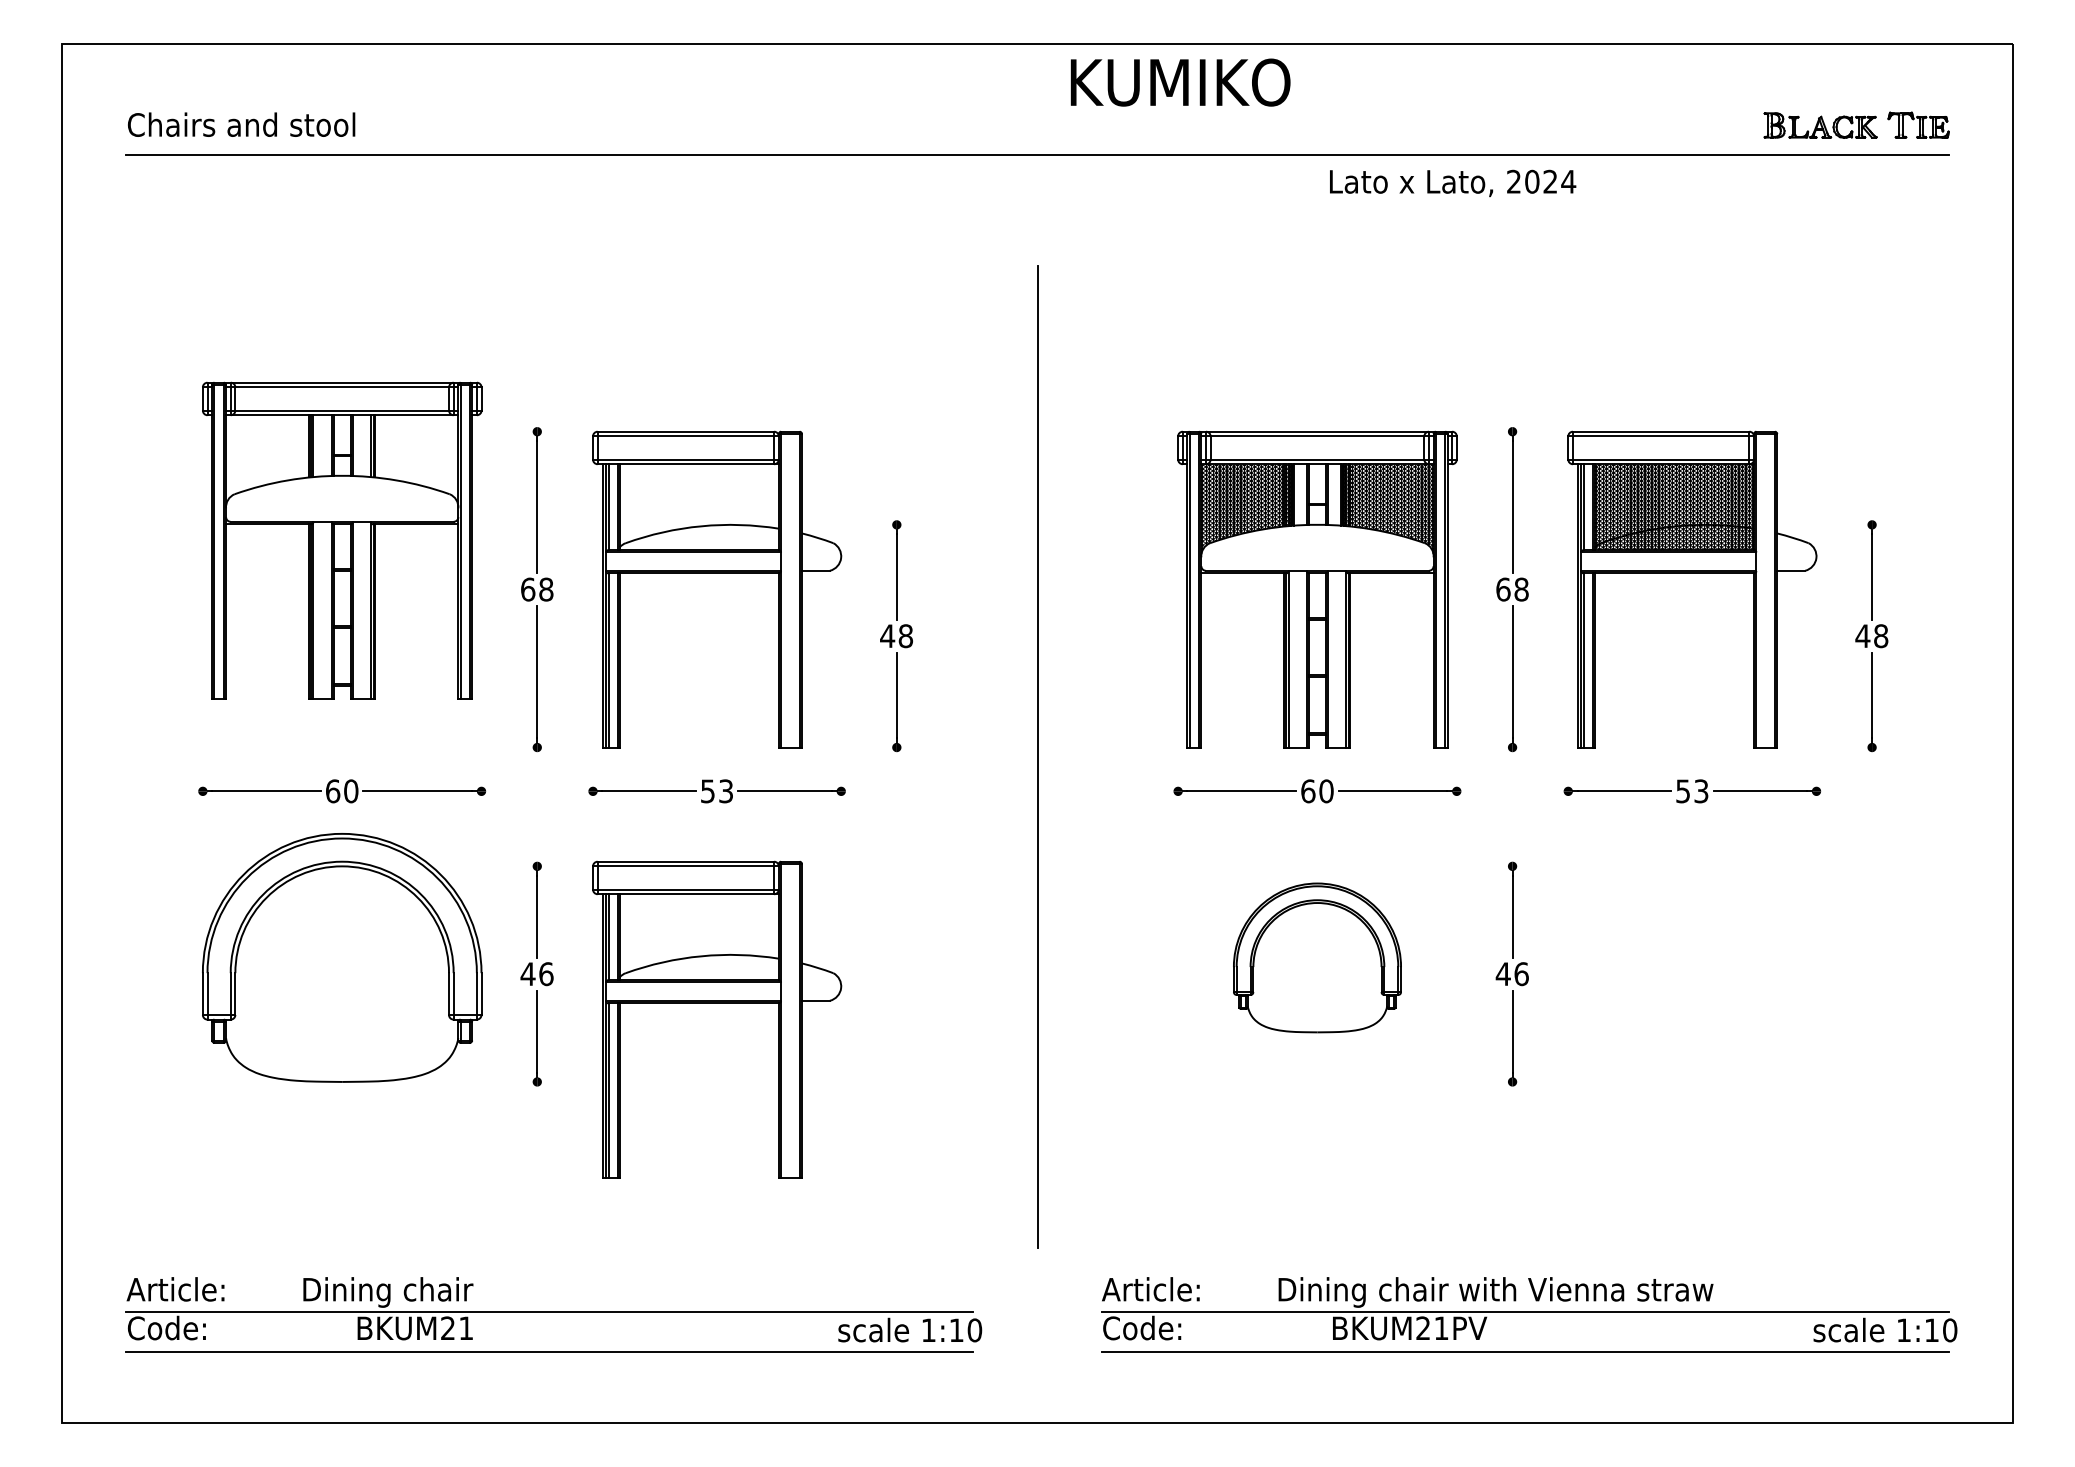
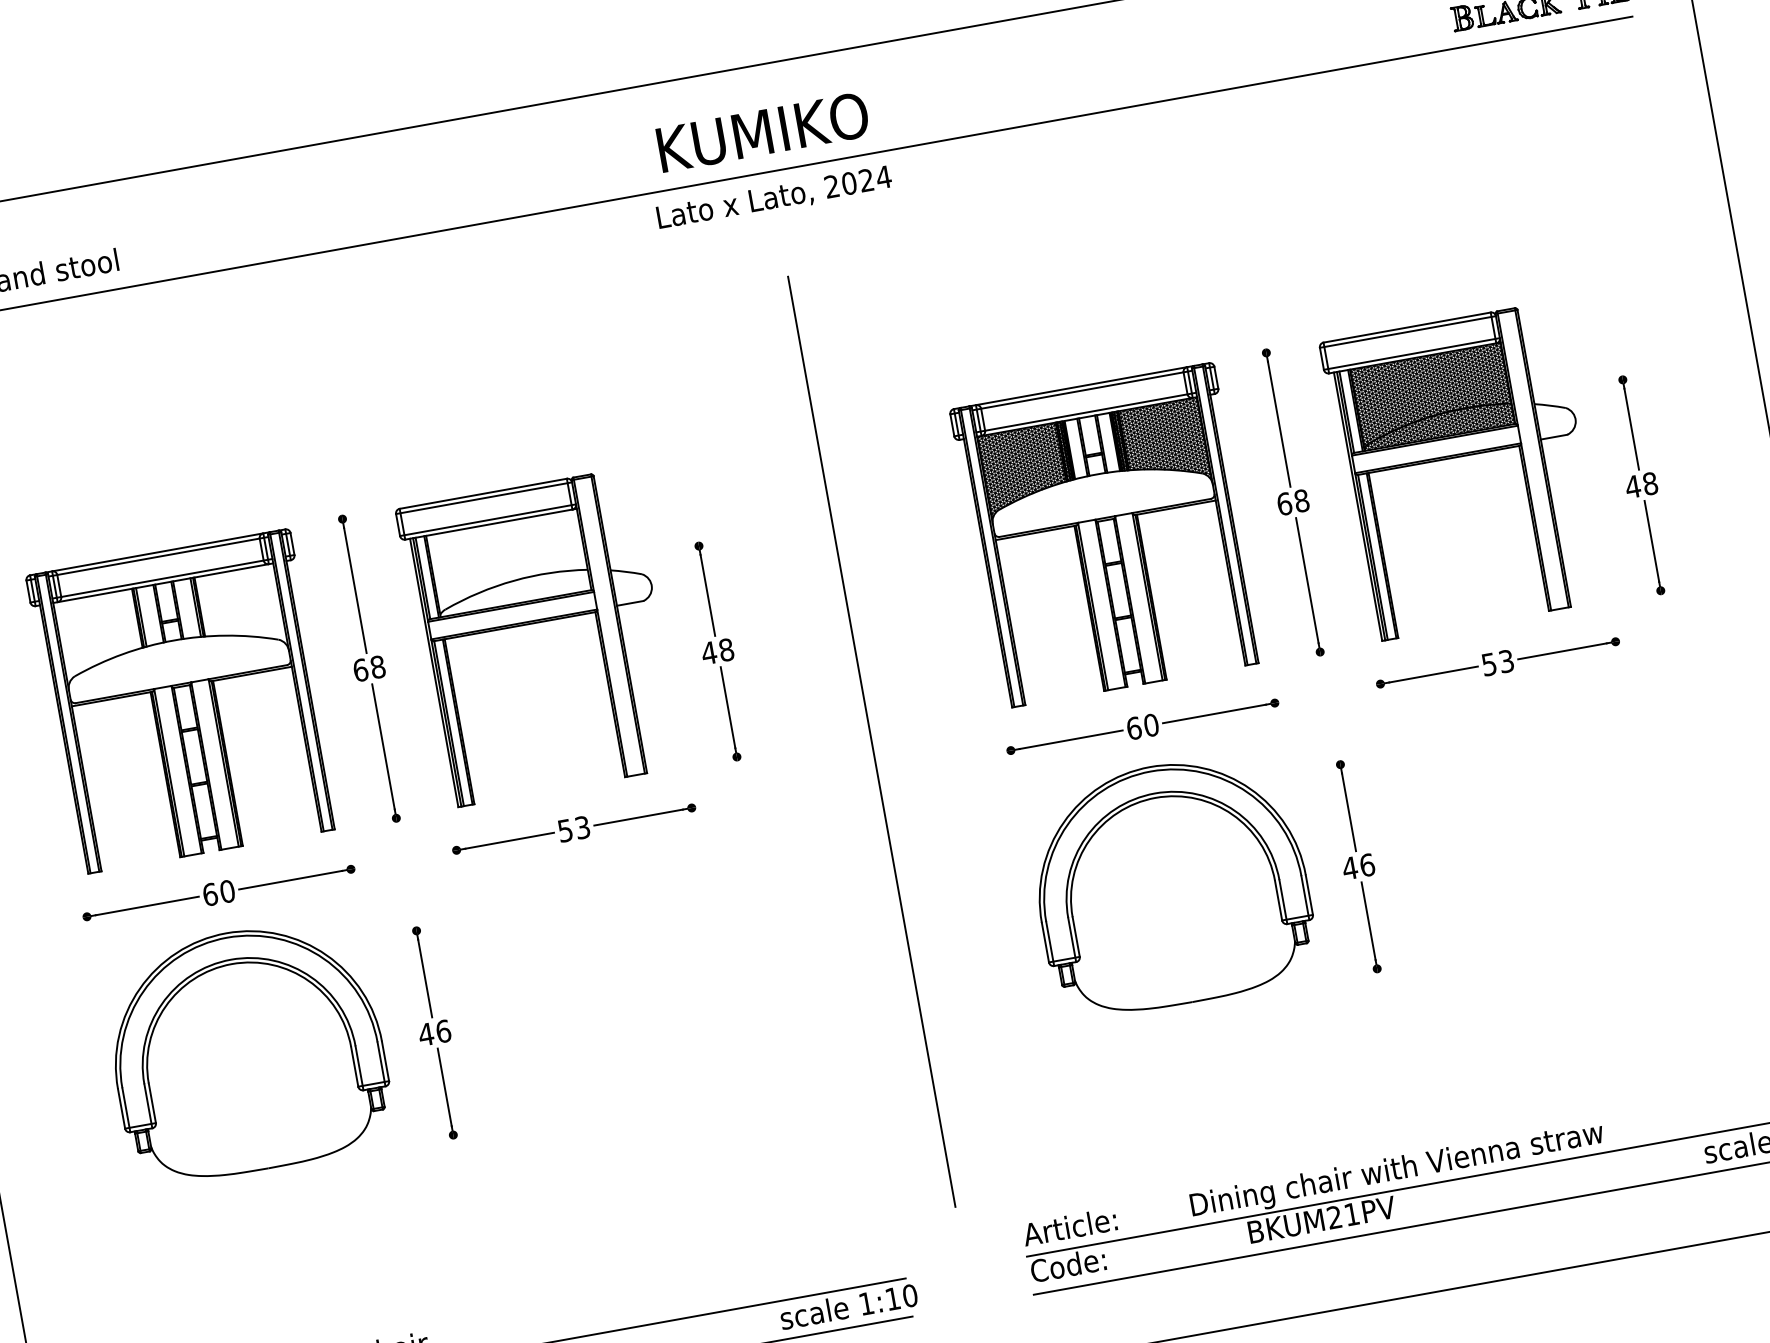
text: (1180, 82) -> (763, 132), moved
text: (1453, 183) -> (774, 198), moved
part: (342, 540) -> (184, 701), moved
part: (1317, 957) -> (1171, 884), size x1.67
part: (717, 1003) -> (610, 1030), removed

